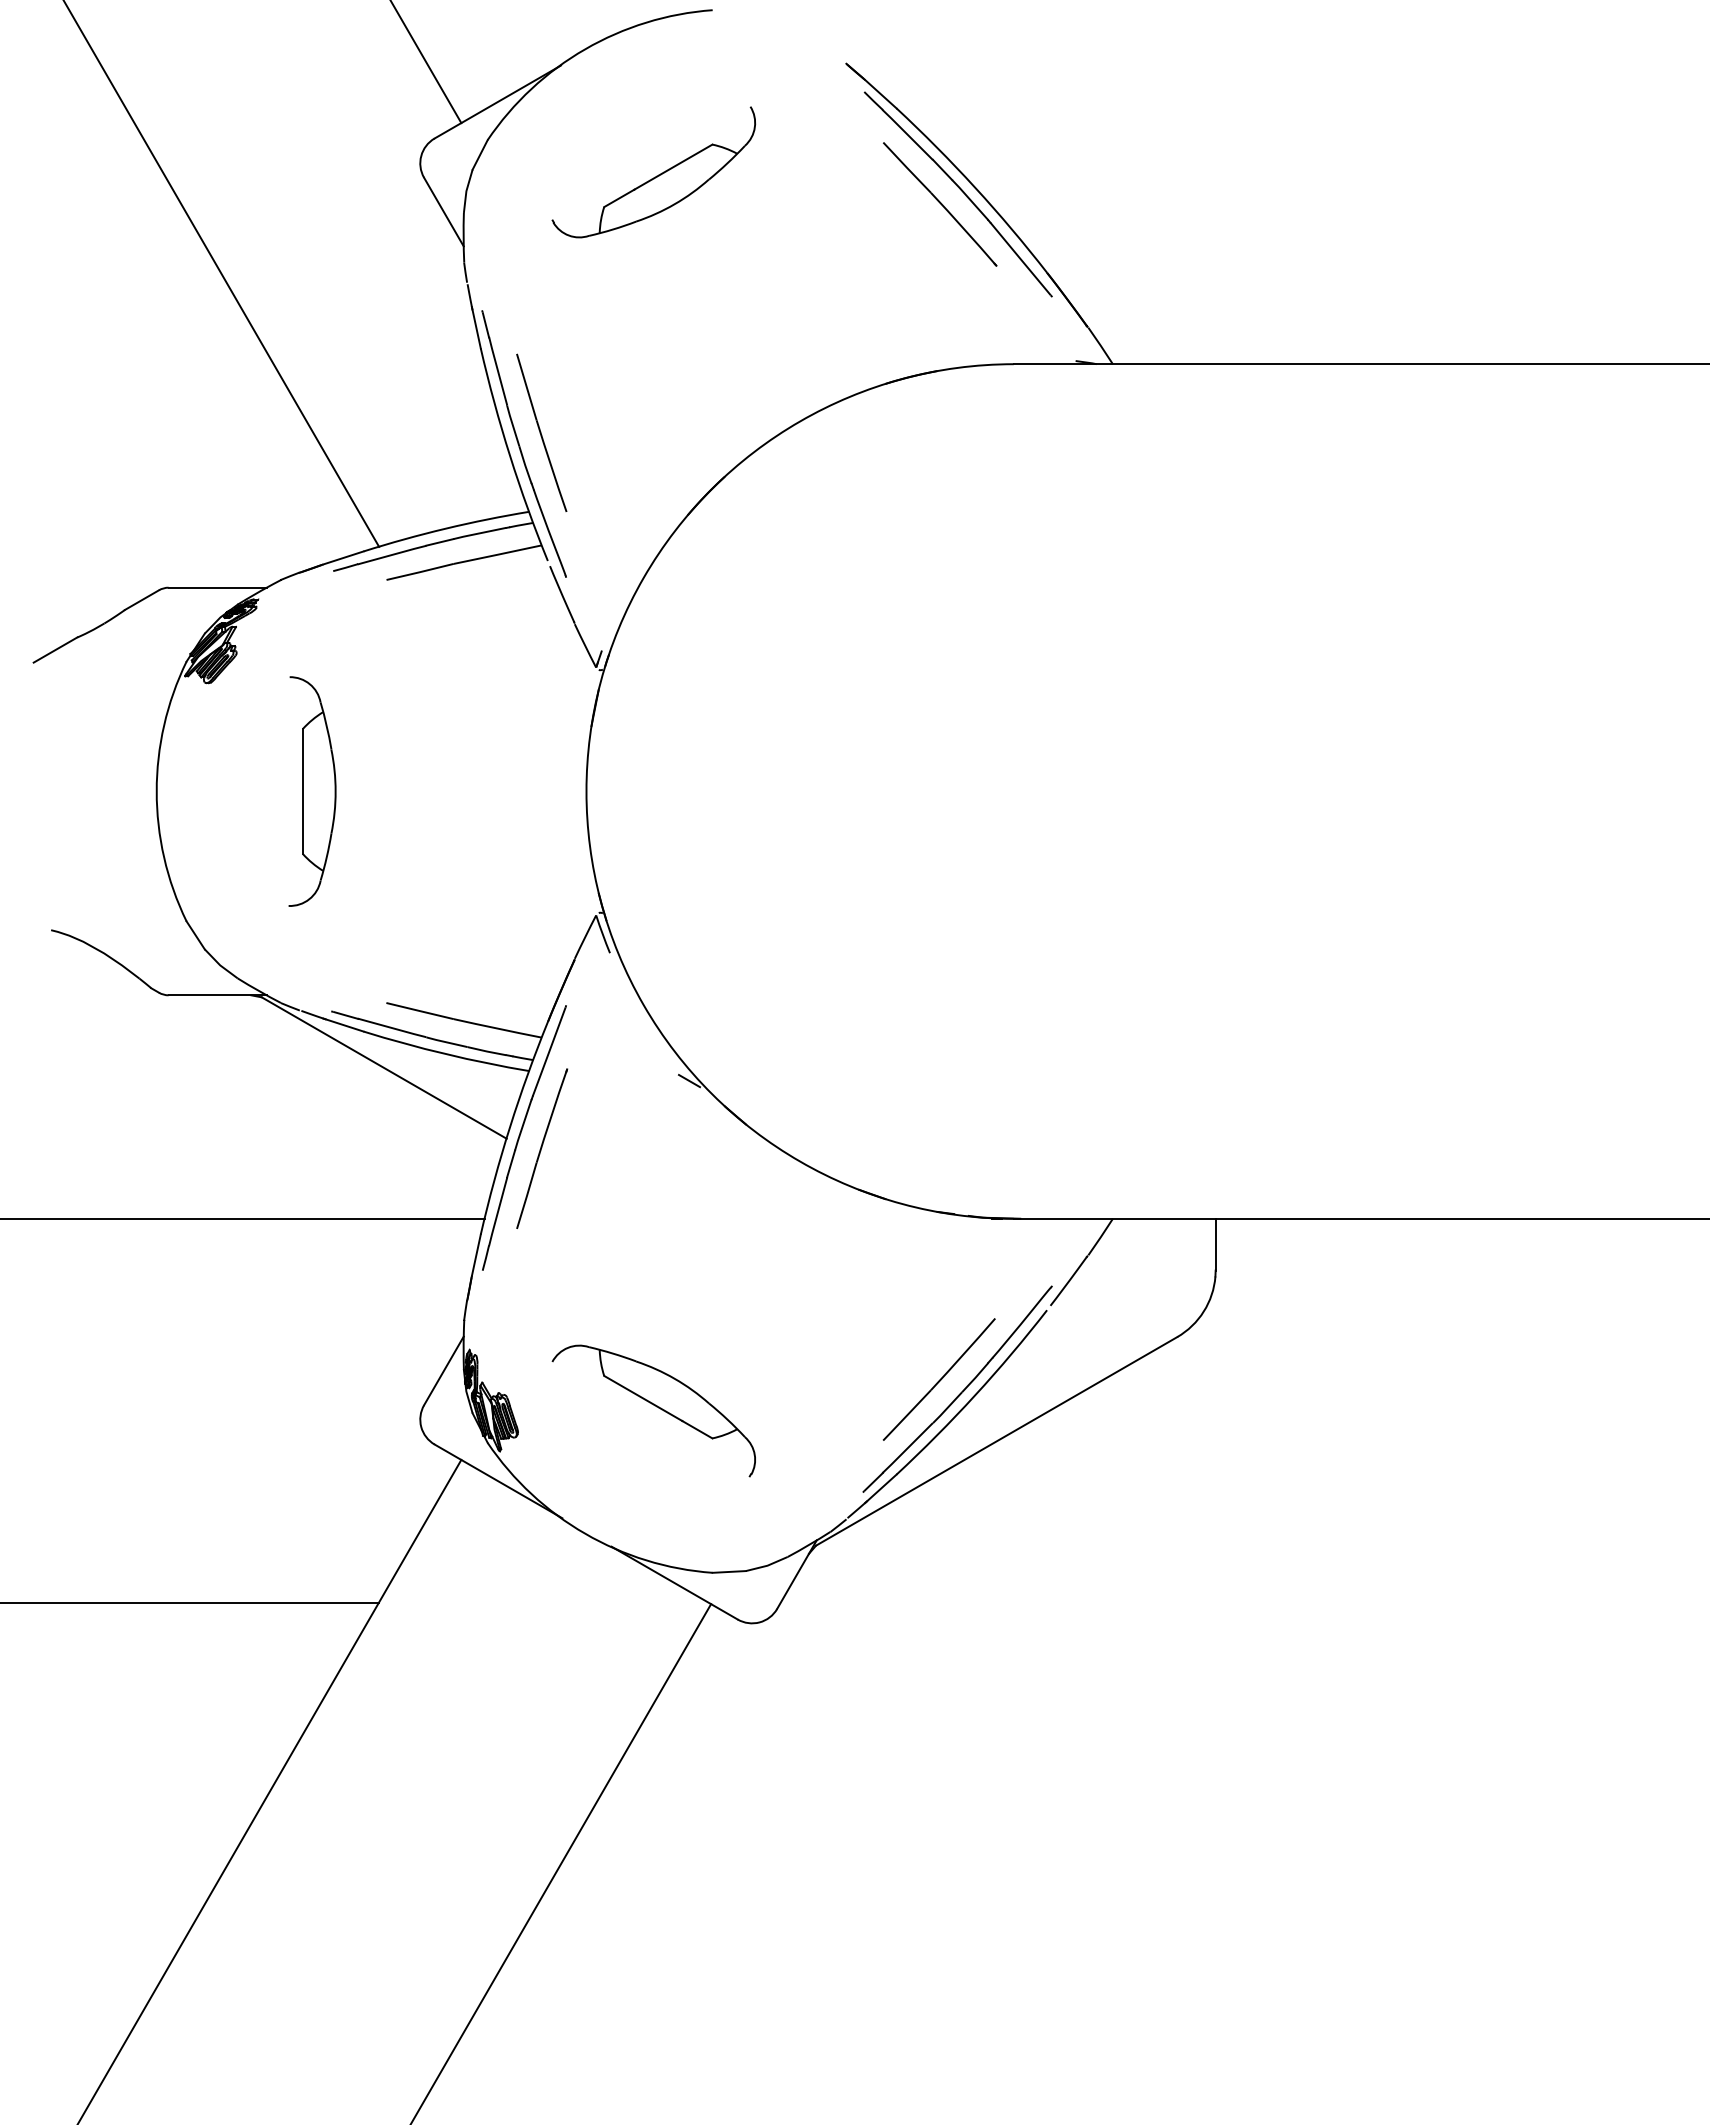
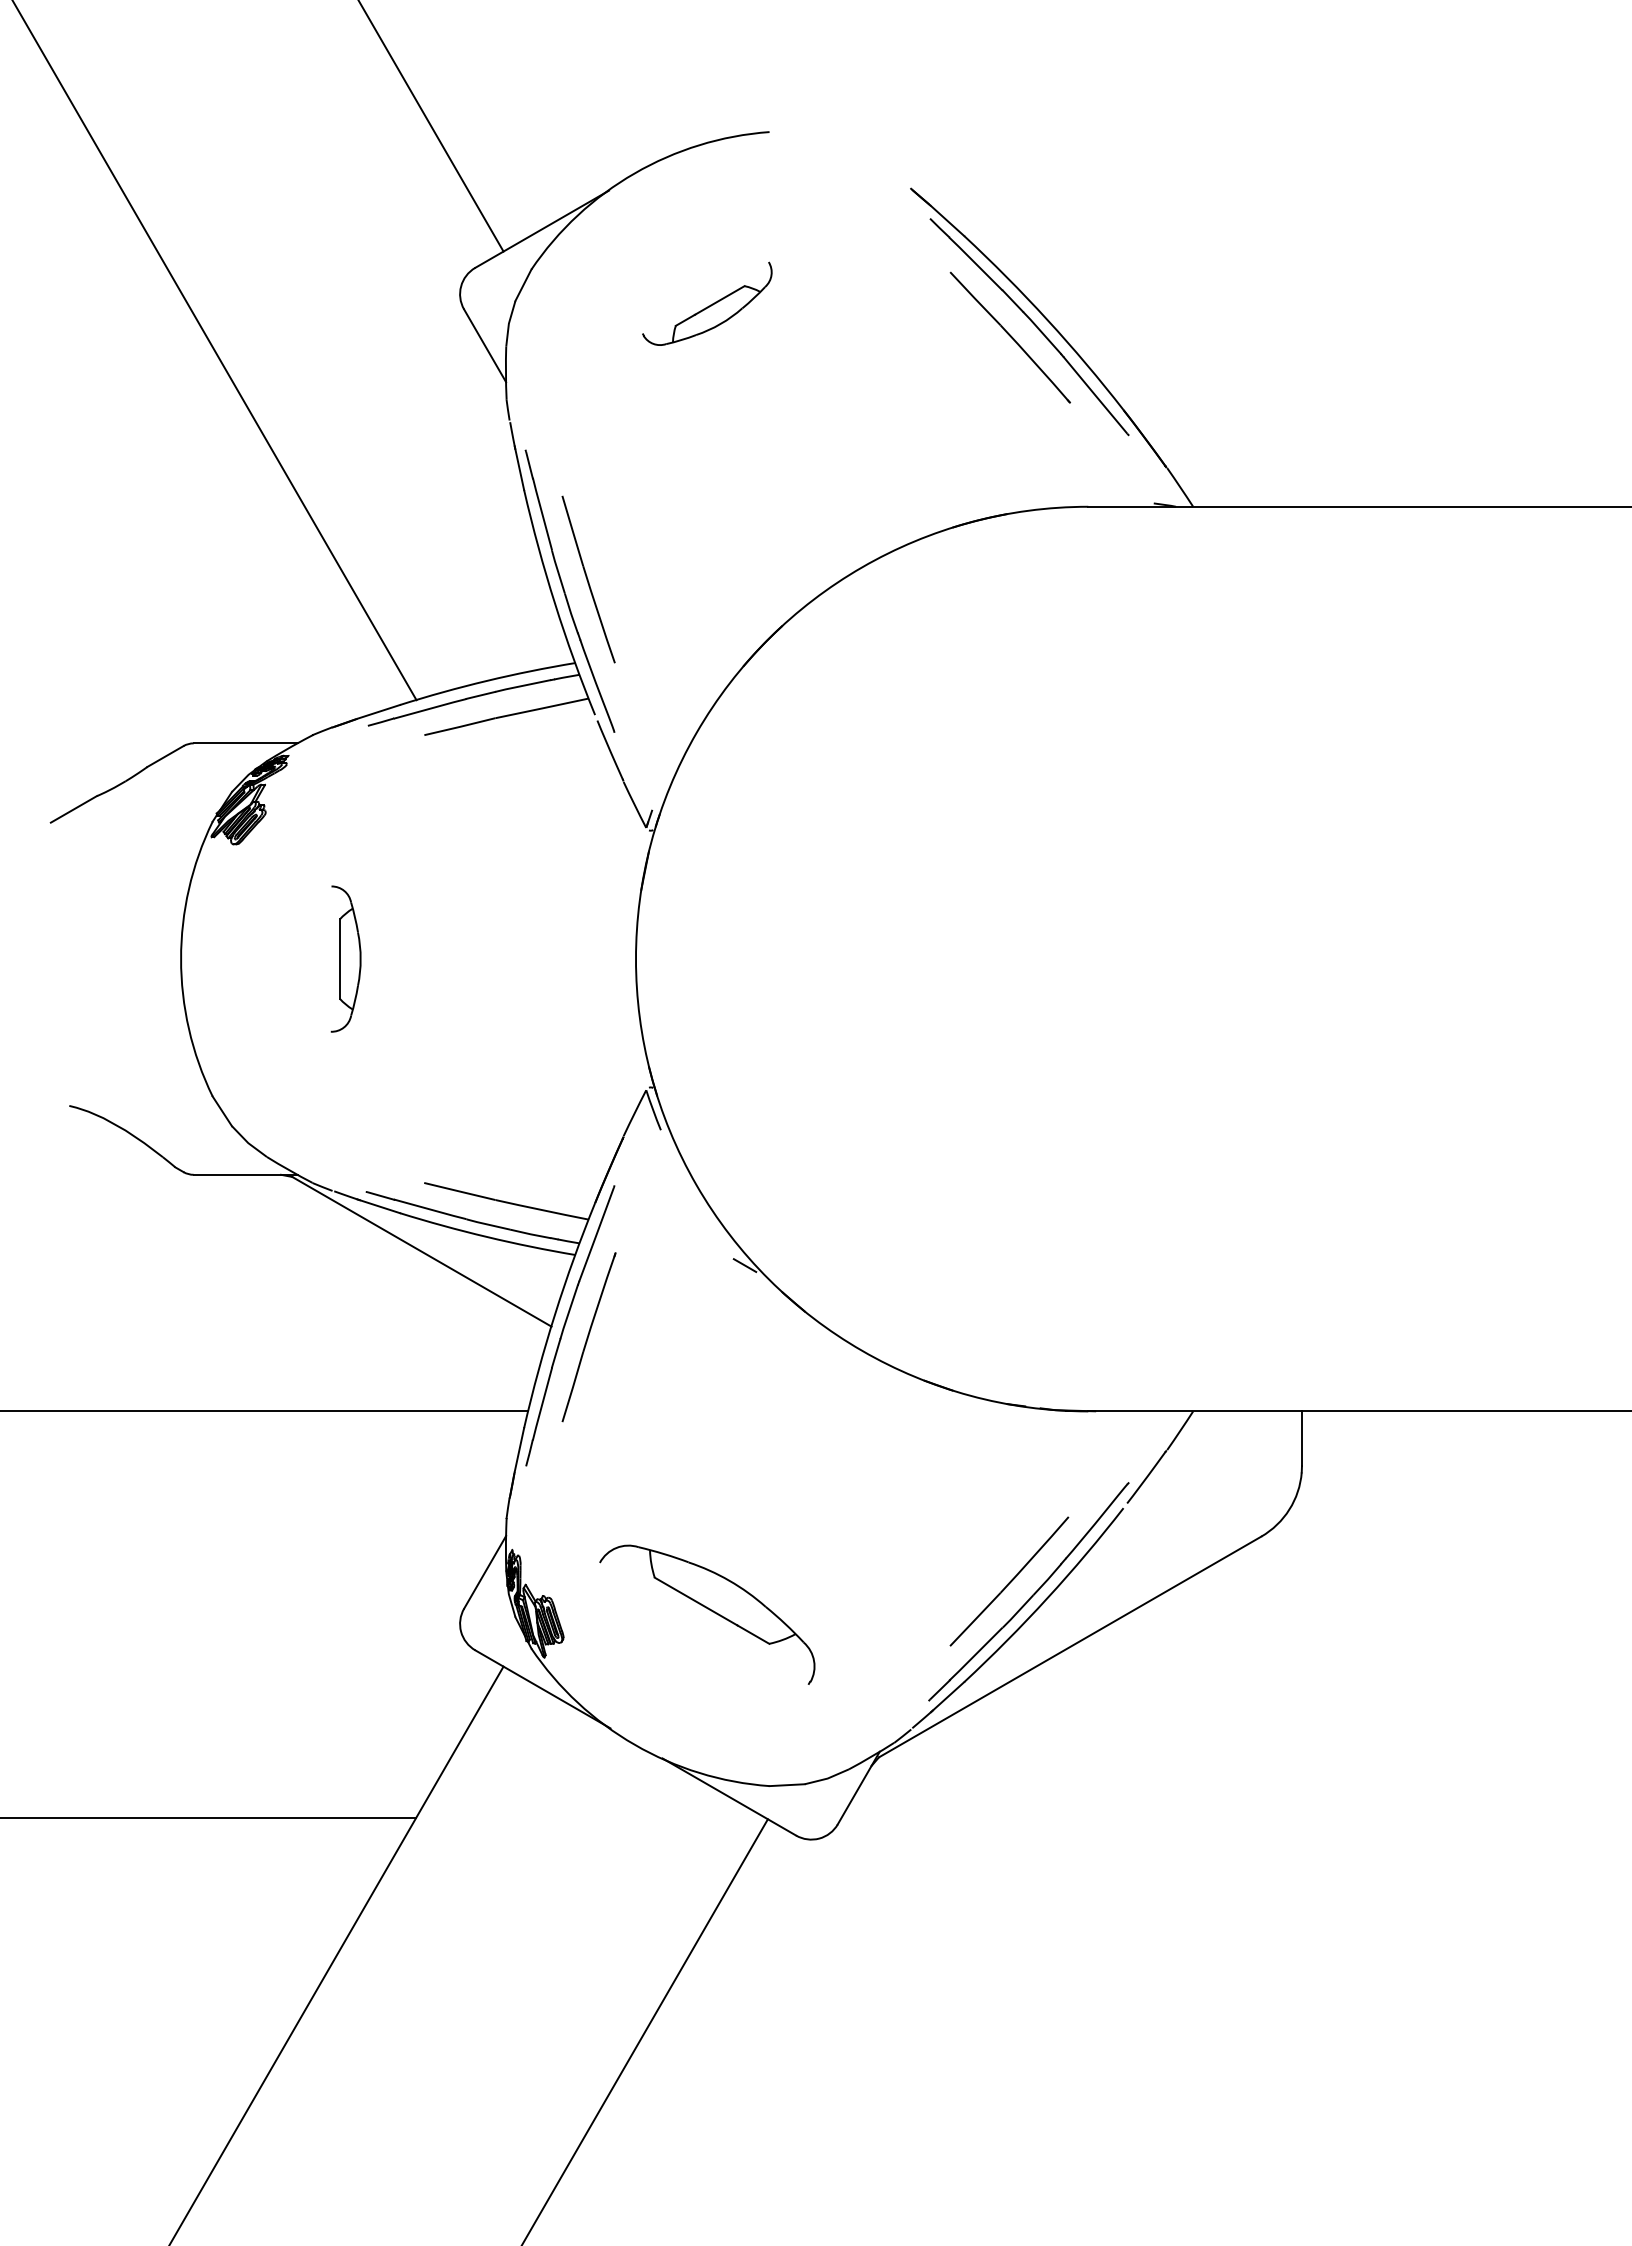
part: (653, 172) -> (706, 303), size x0.6
part: (312, 791) -> (345, 959), size x0.6

